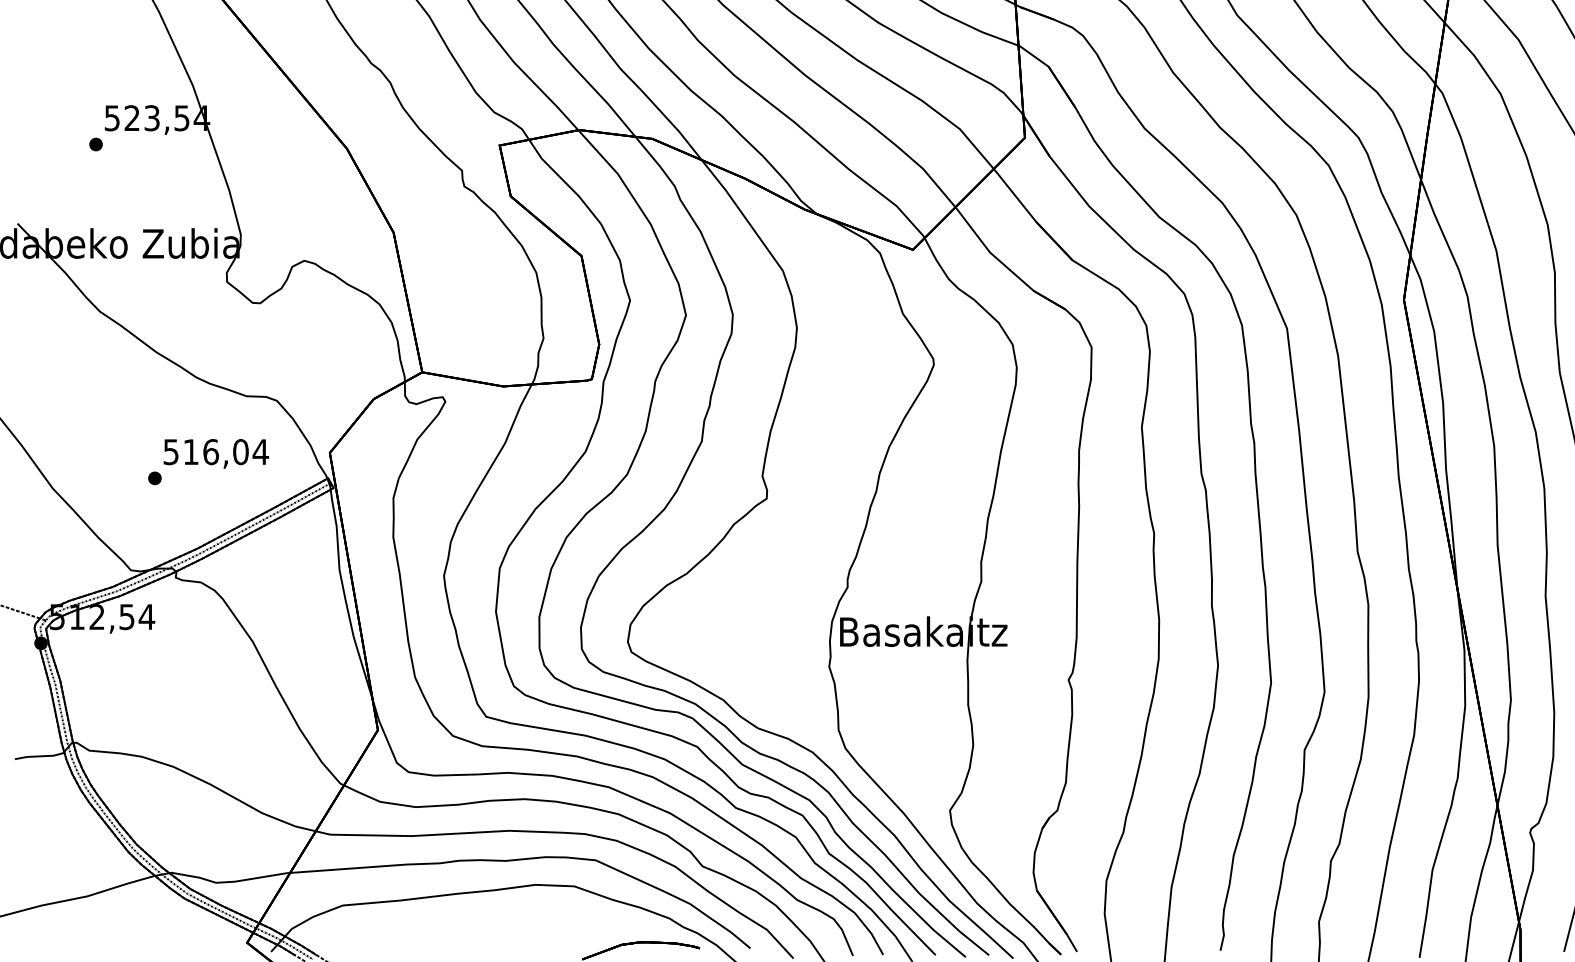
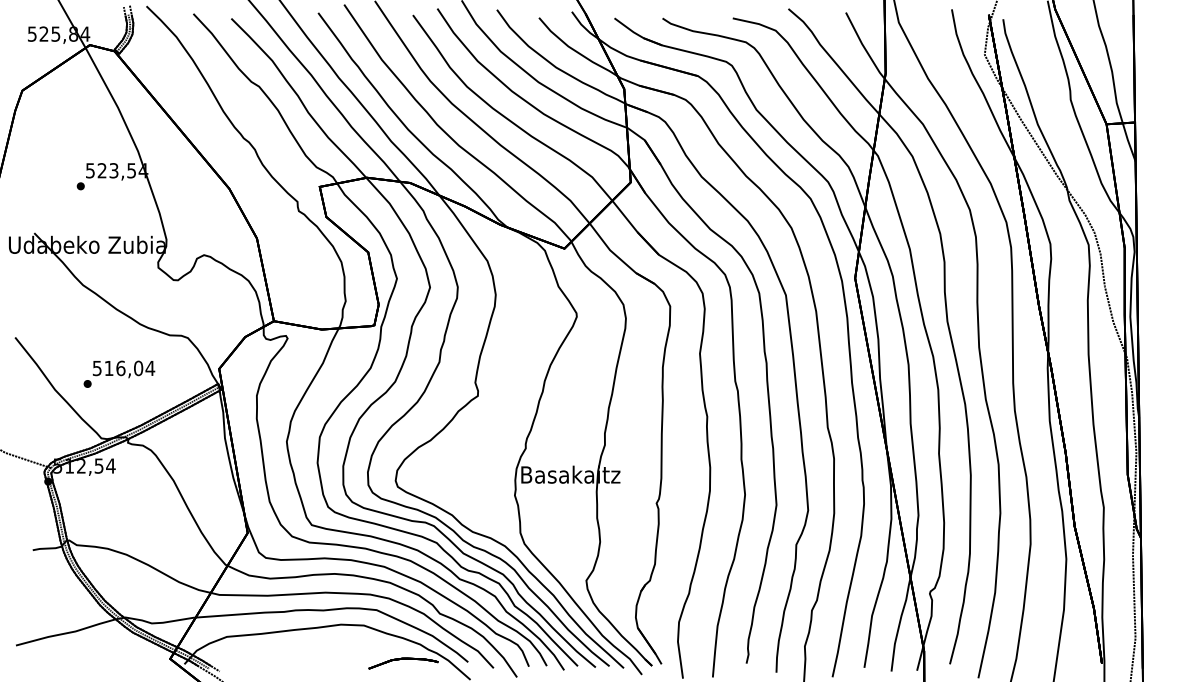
text: (208, 460) -> (119, 373), moved

